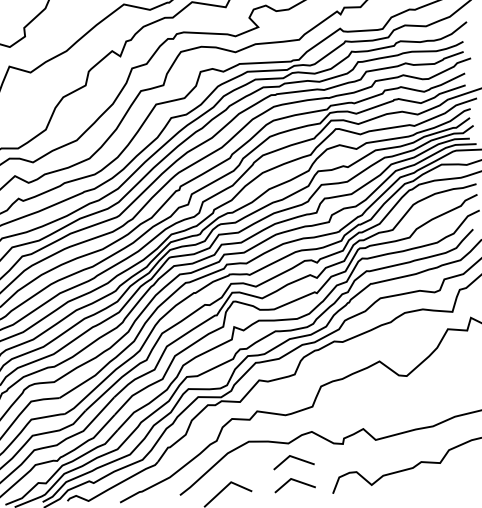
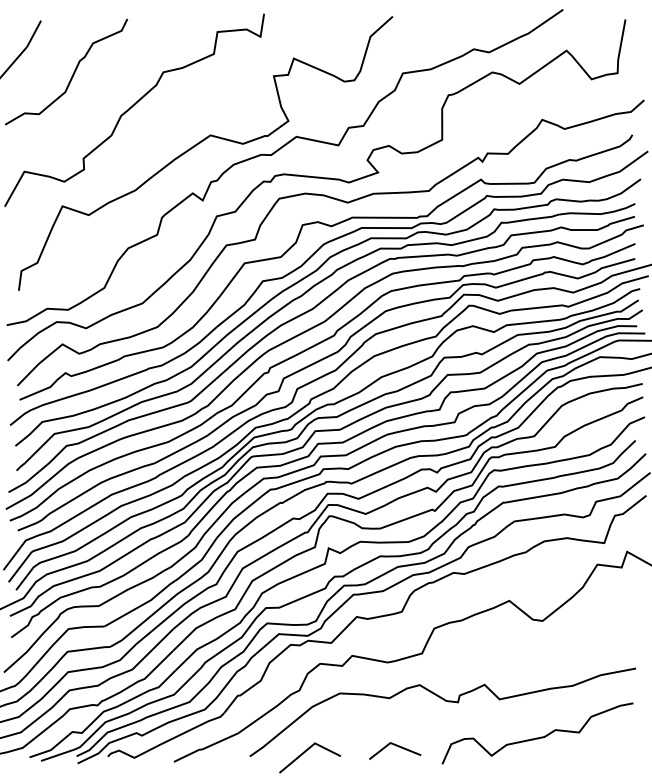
line: (294, 458) -> (396, 717), removed

